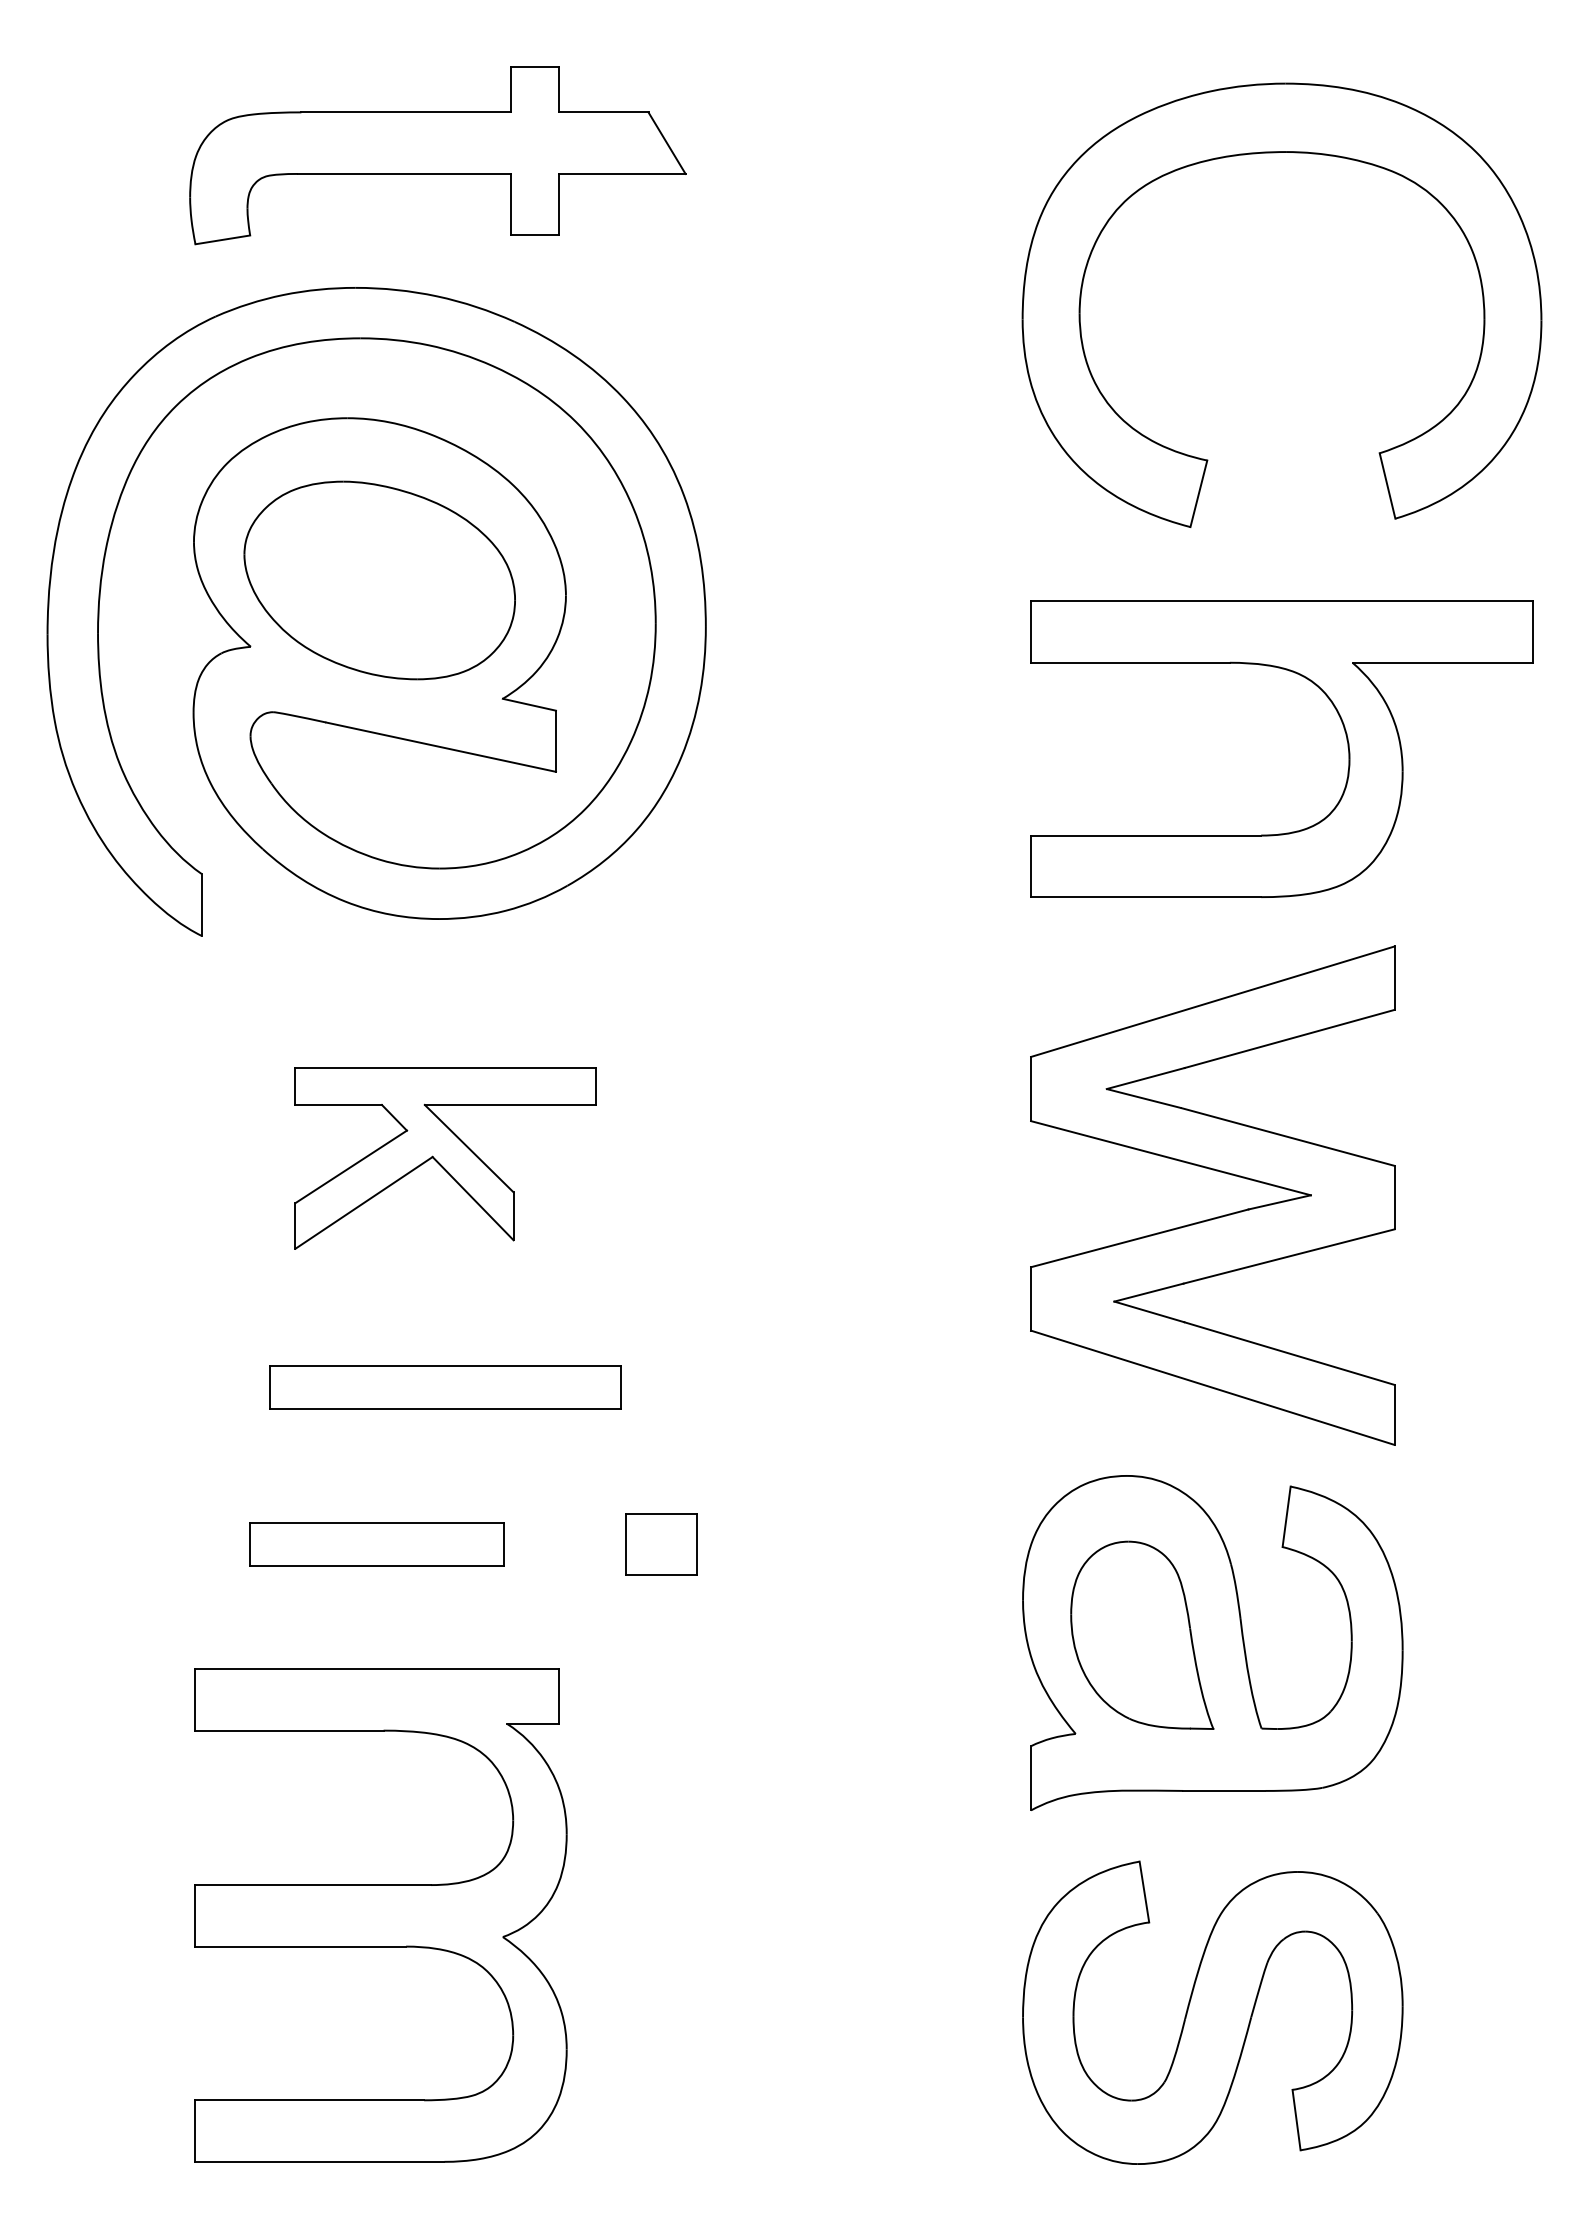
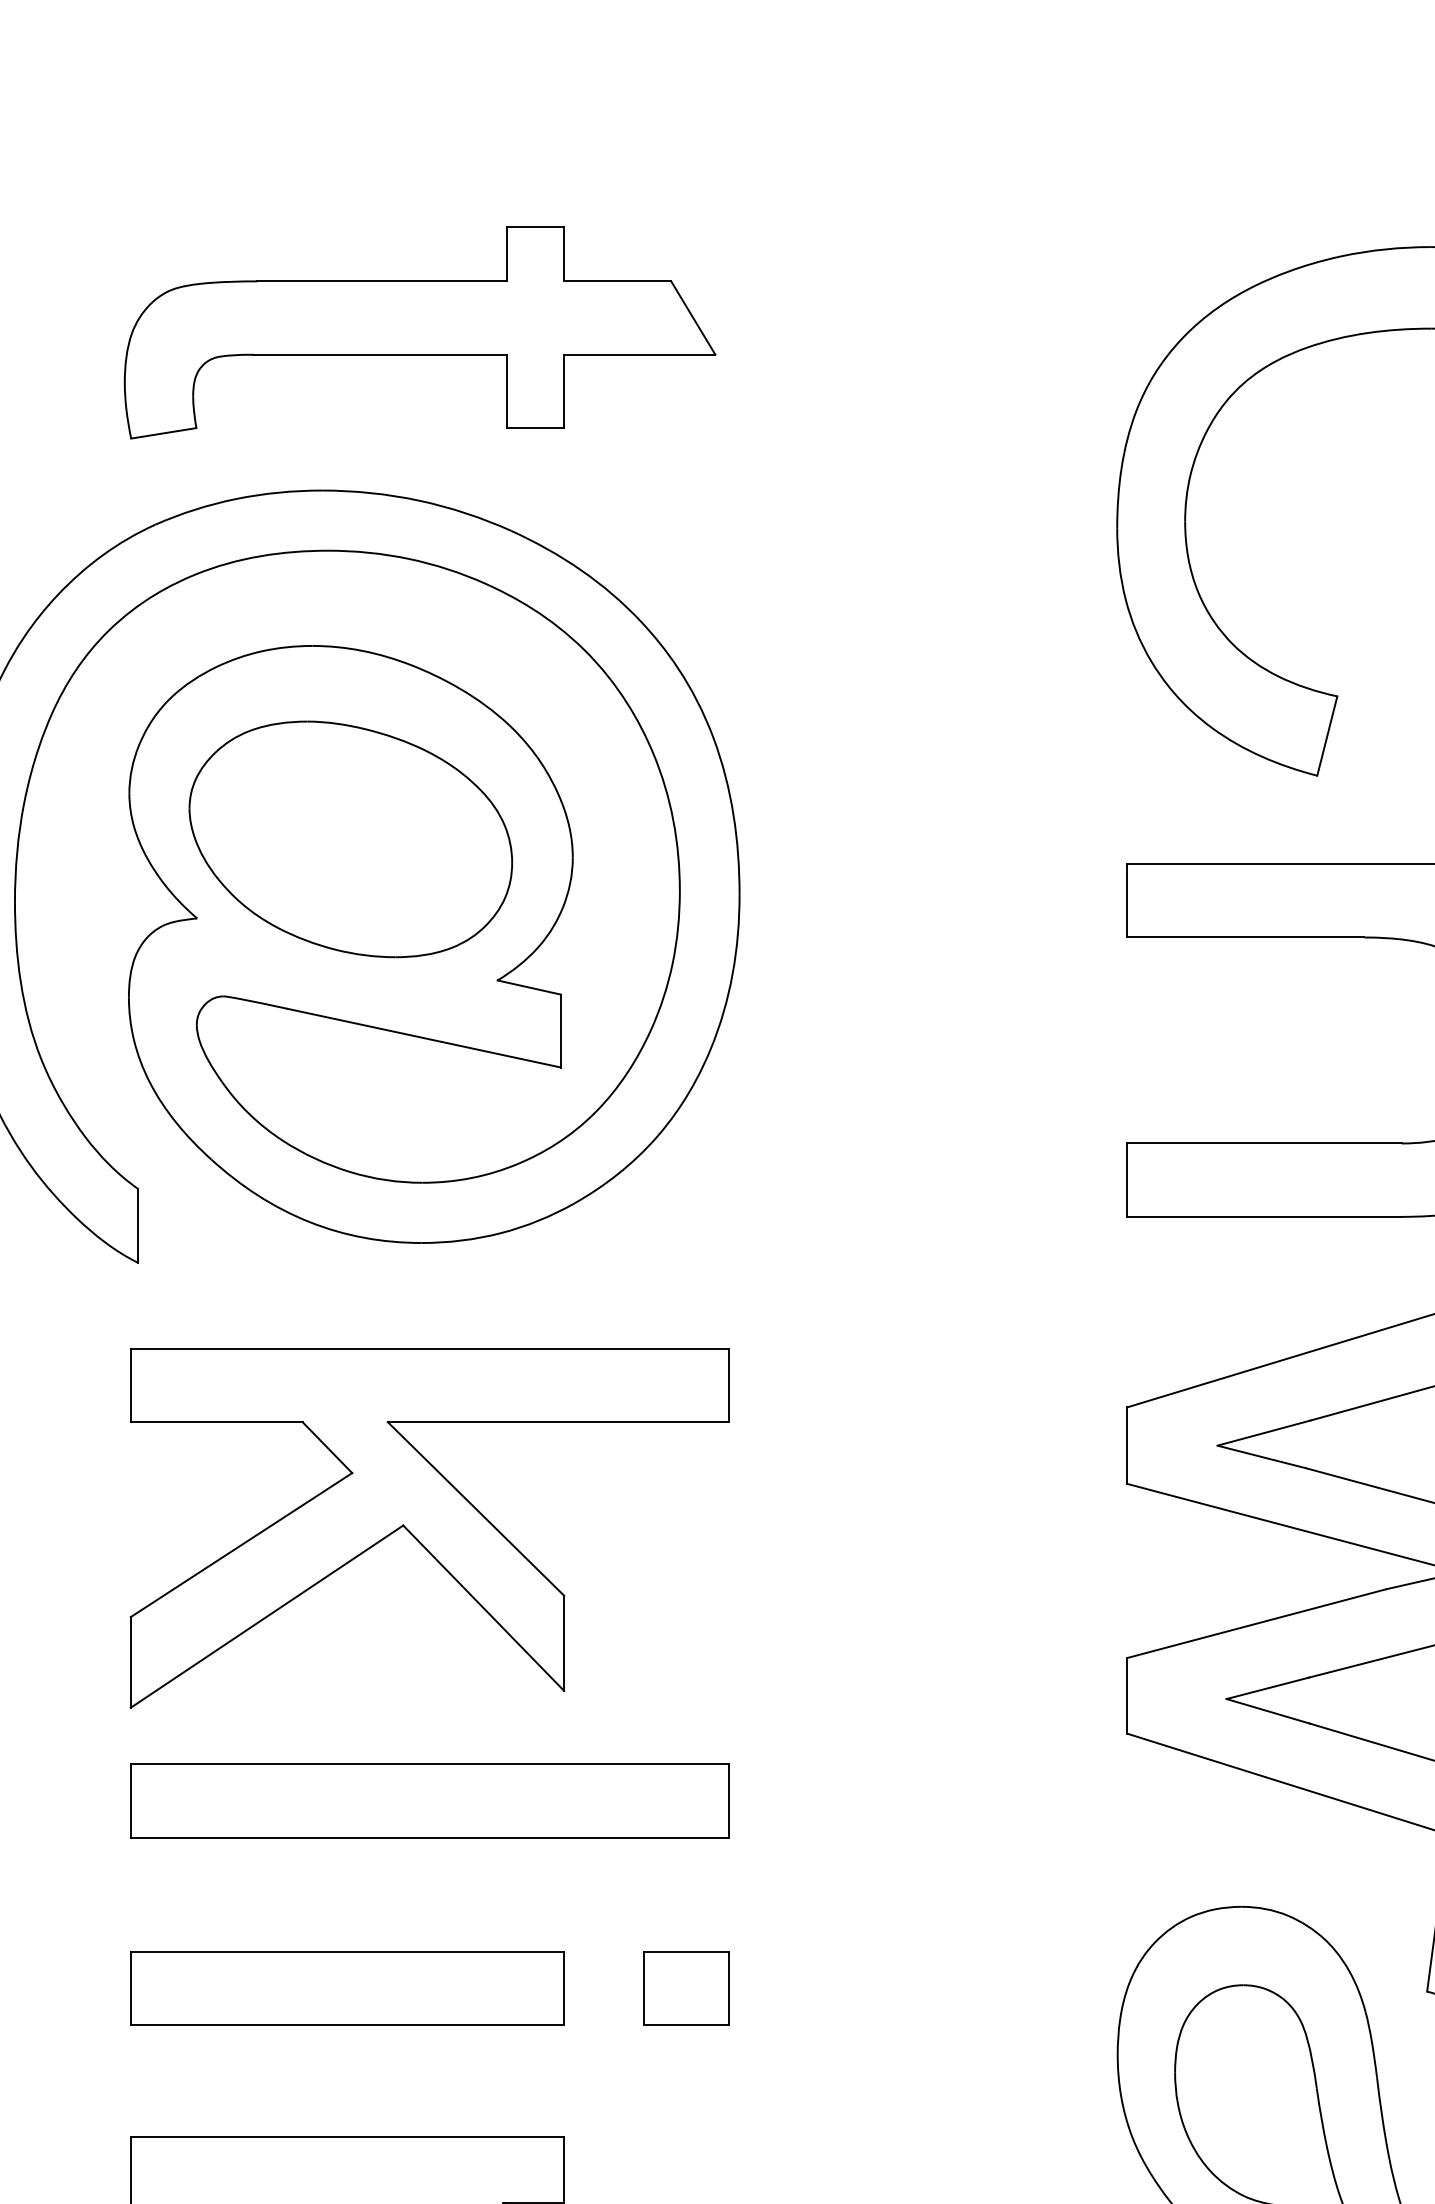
part: (445, 1158) -> (429, 1528), size x1.67
part: (445, 1386) -> (429, 1800), size x1.43
part: (376, 1544) -> (346, 1988), size x1.43

